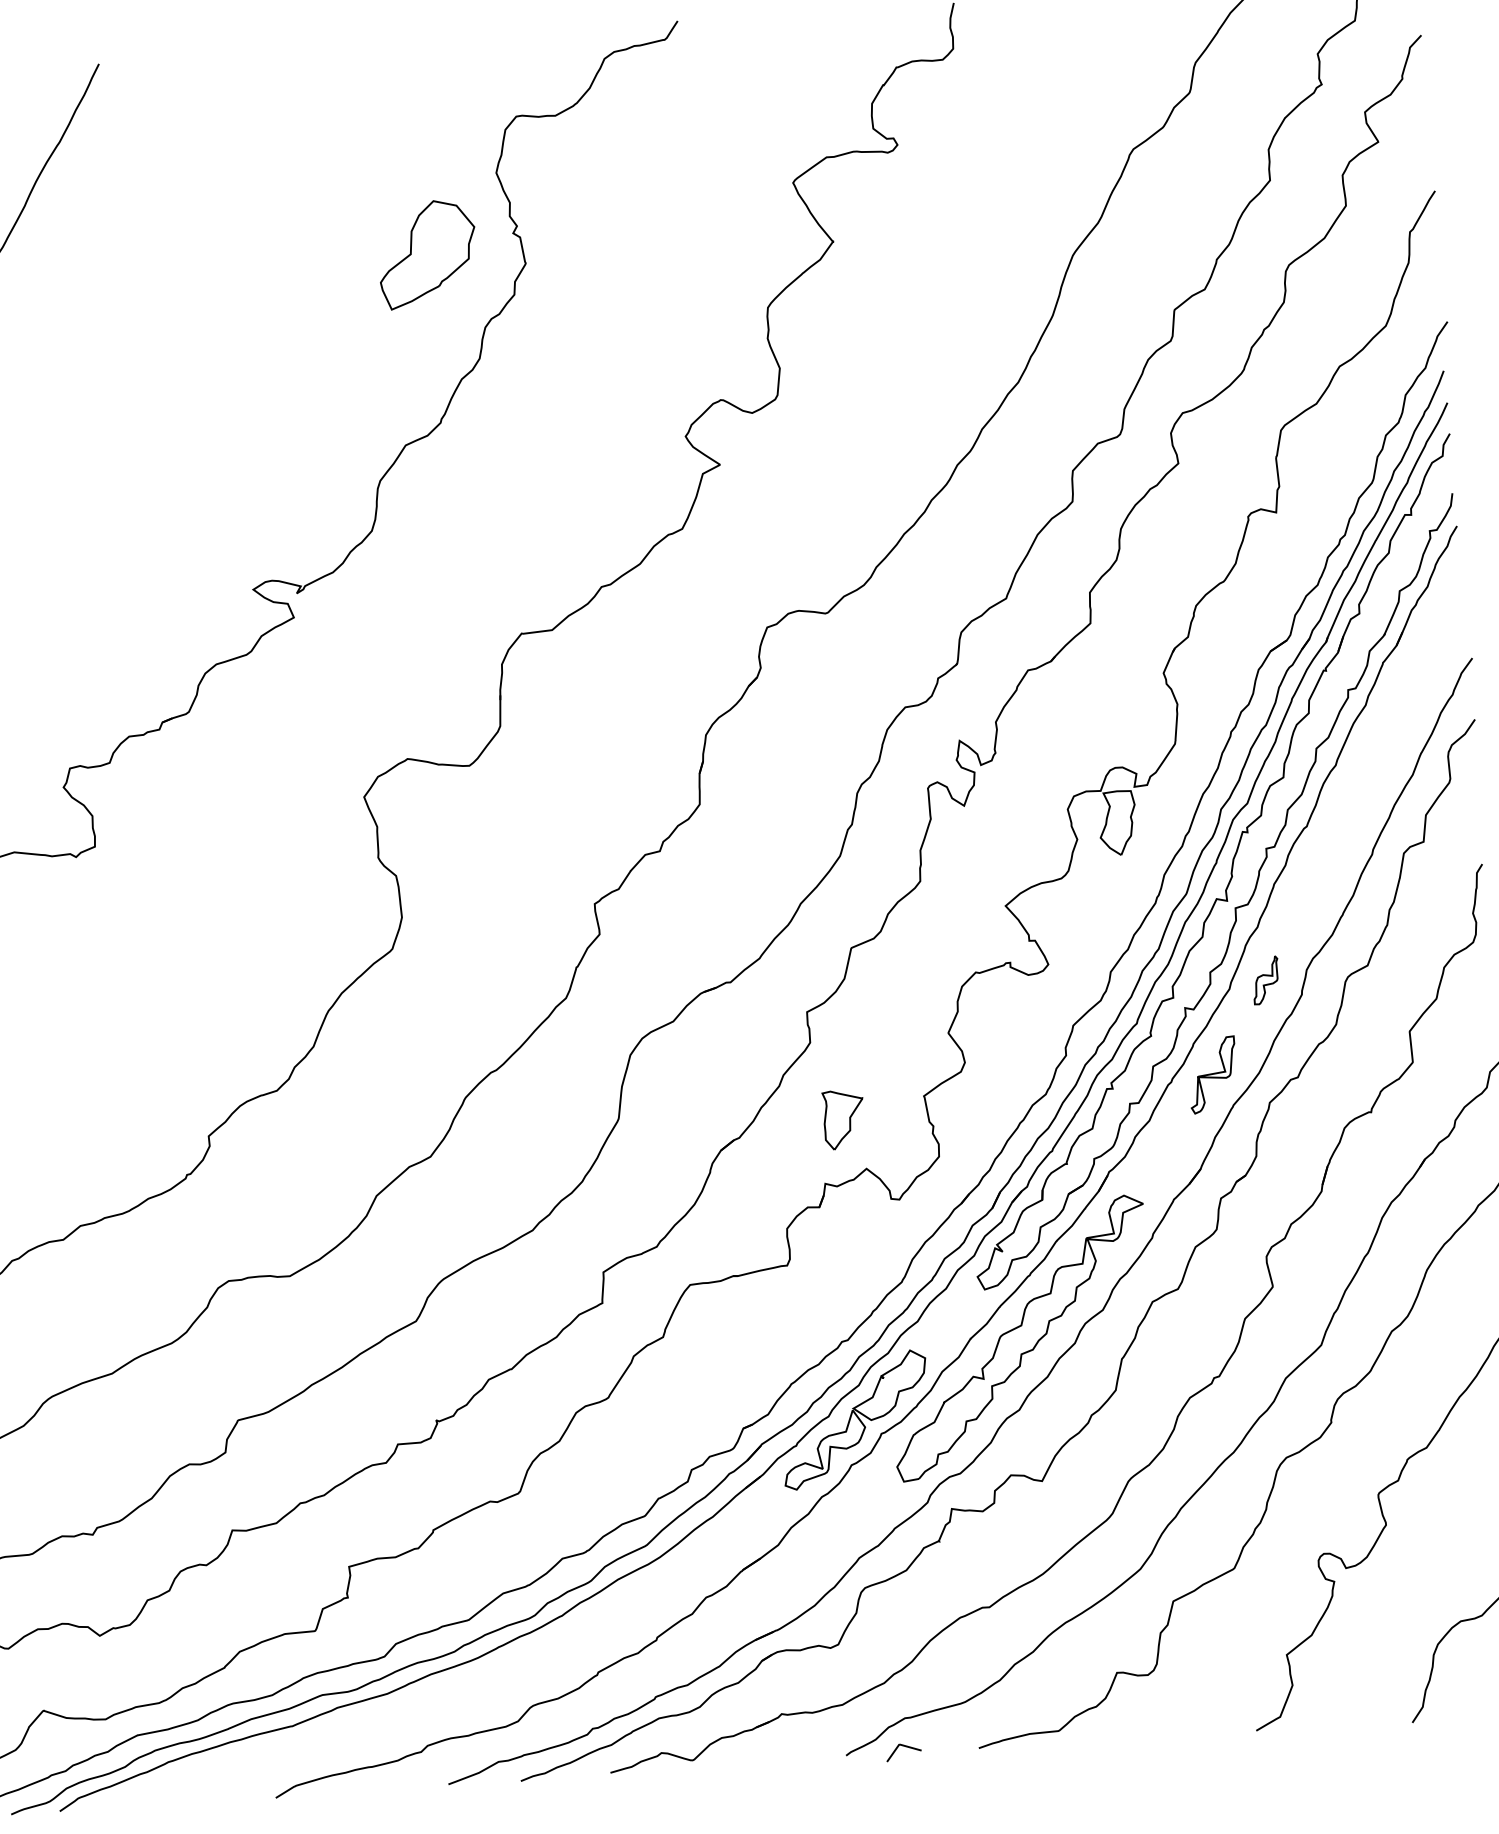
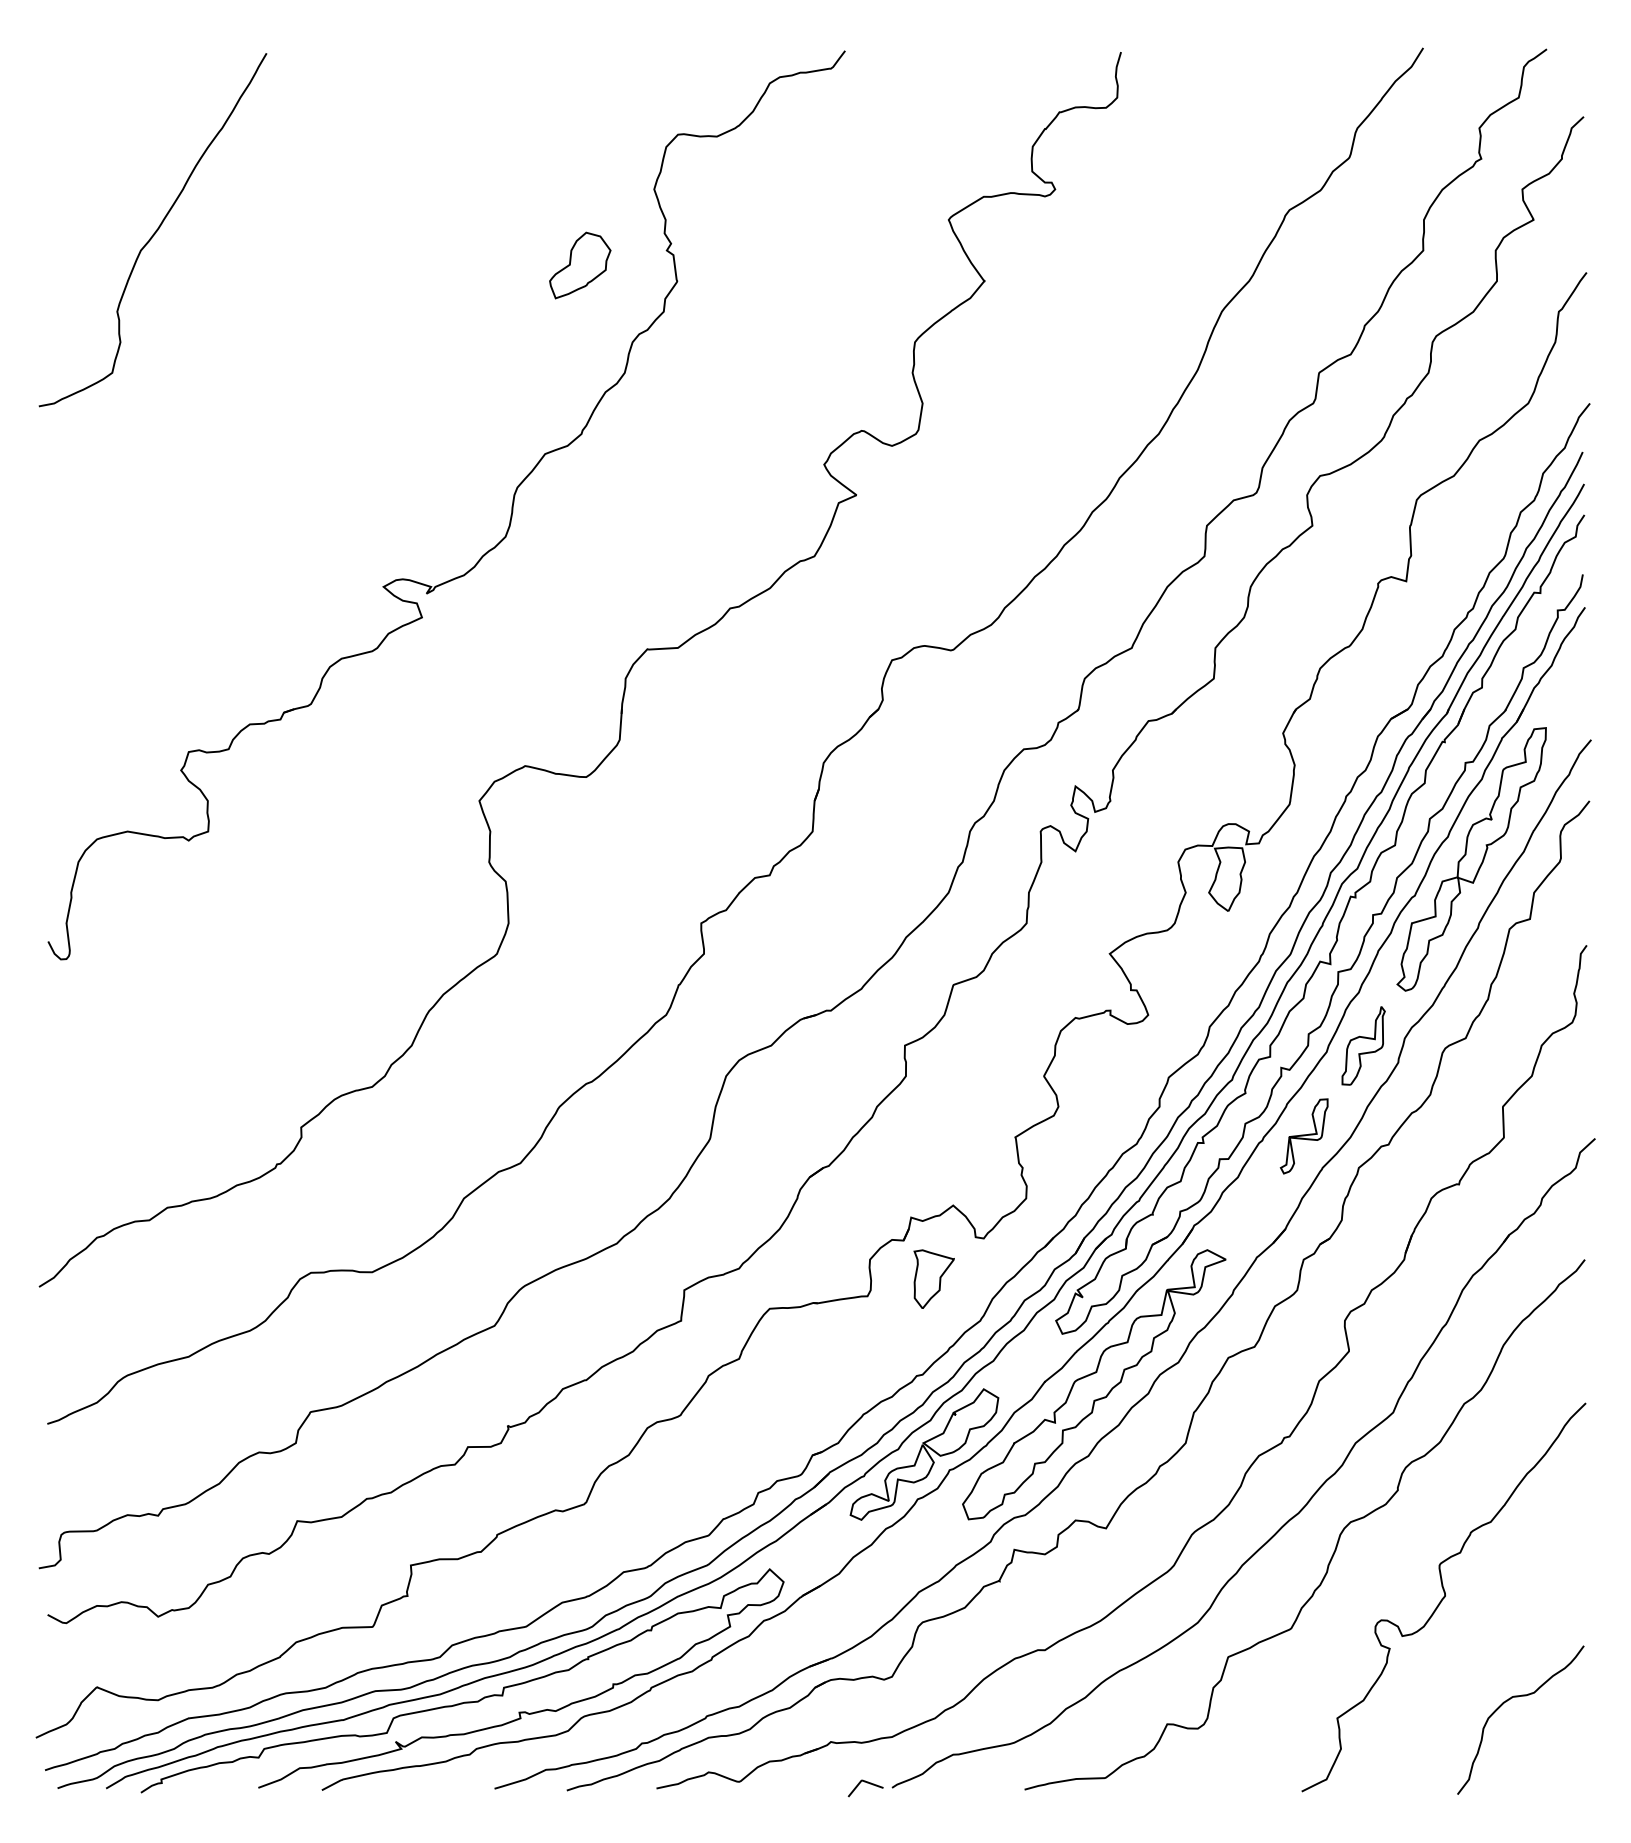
part: (427, 254) -> (580, 265), size x0.62
part: (1360, 786) -> (1471, 859), added
part: (1265, 979) -> (1363, 1045), size x1.67
part: (843, 1119) -> (933, 1278), moved
curve: (412, 1699) -> (464, 1701), added
line: (905, 1747) -> (867, 1783), moved

